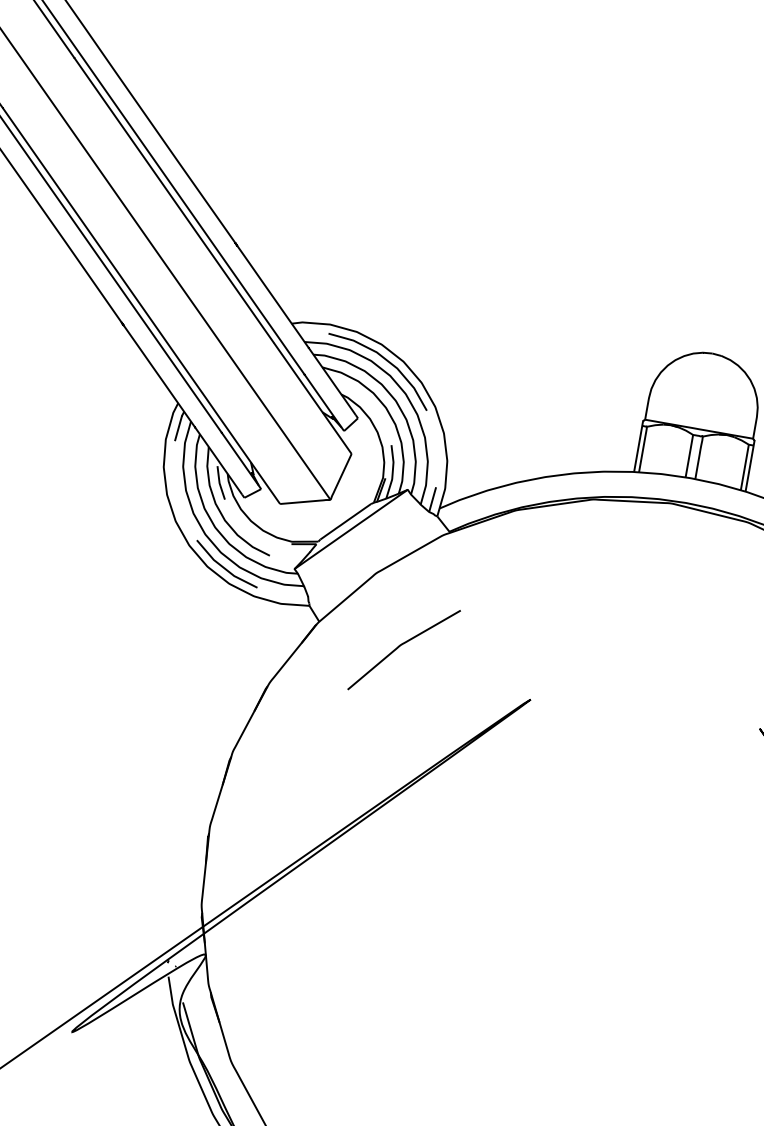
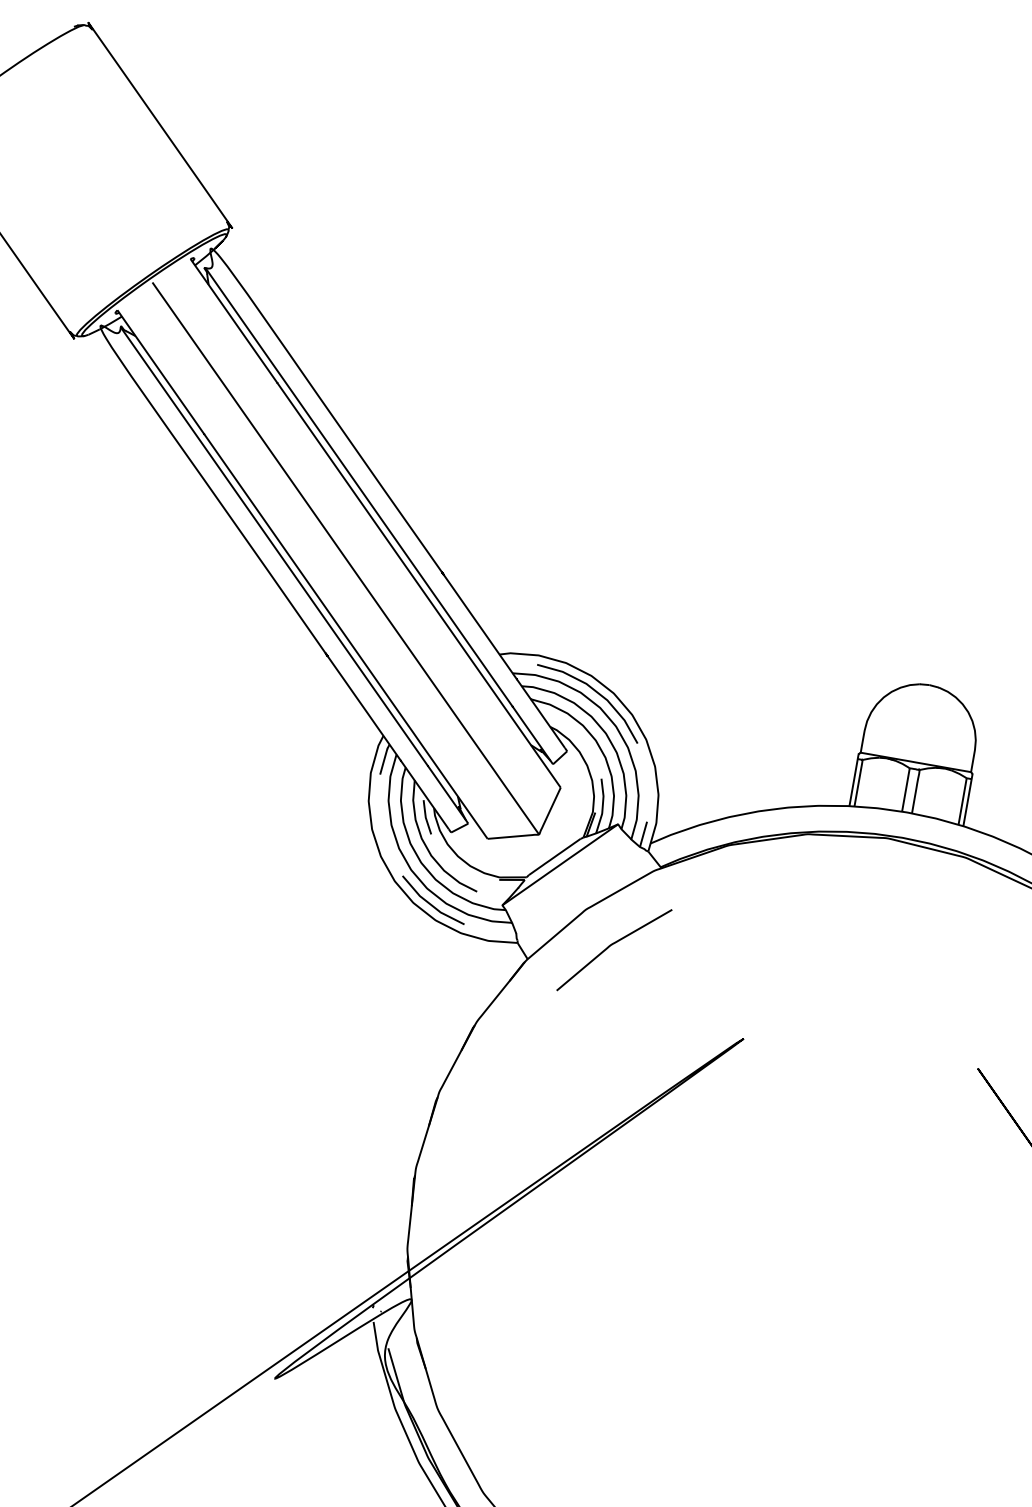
curve: (402, 645) -> (612, 945), moved

